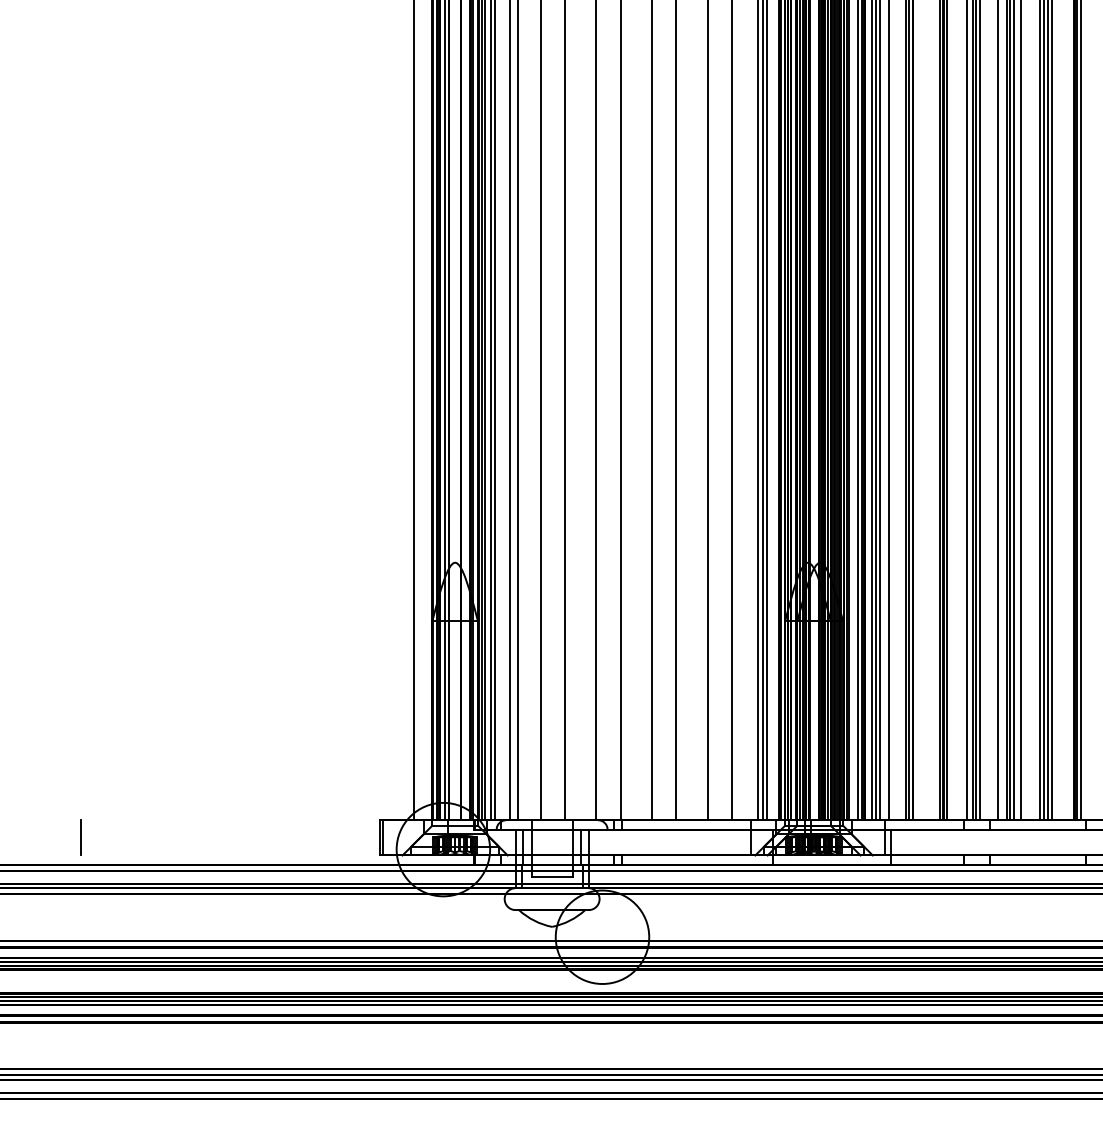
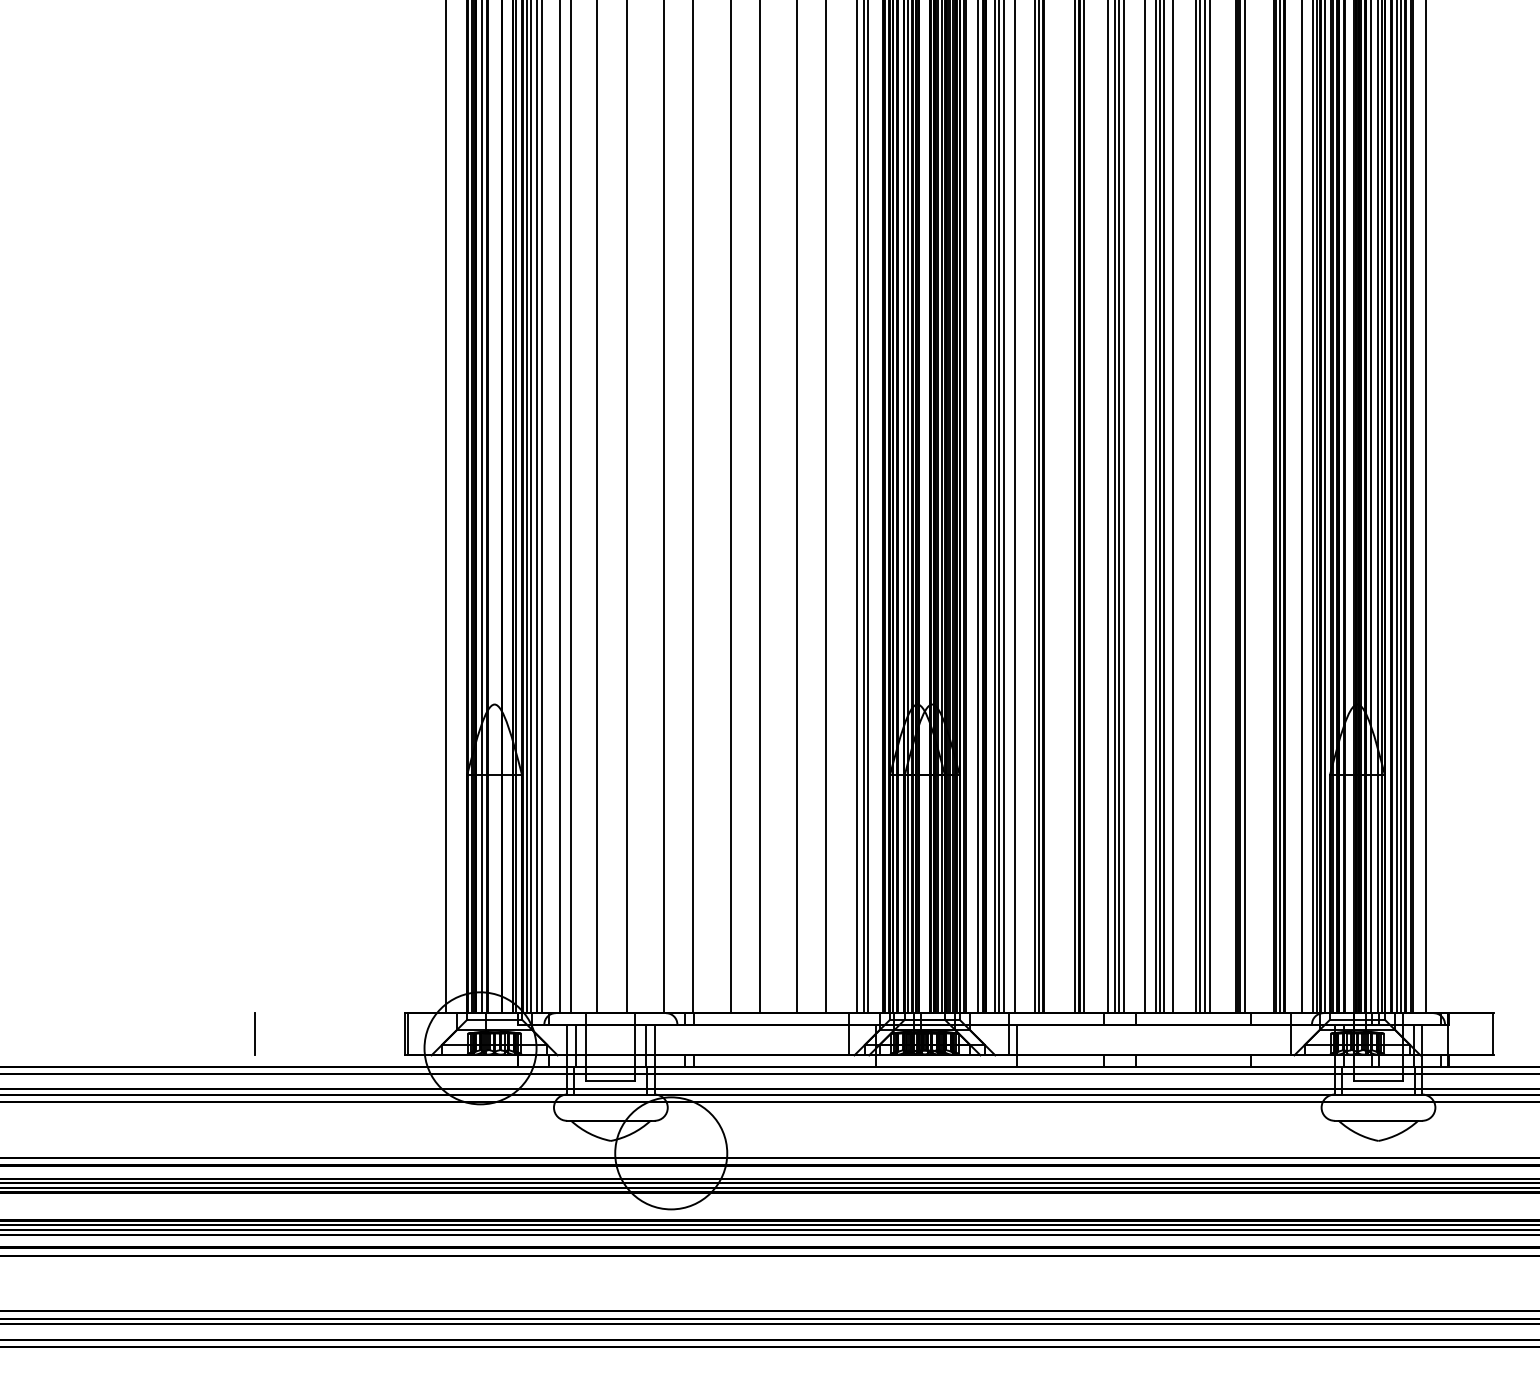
line: (80, 837) -> (254, 1033), moved

